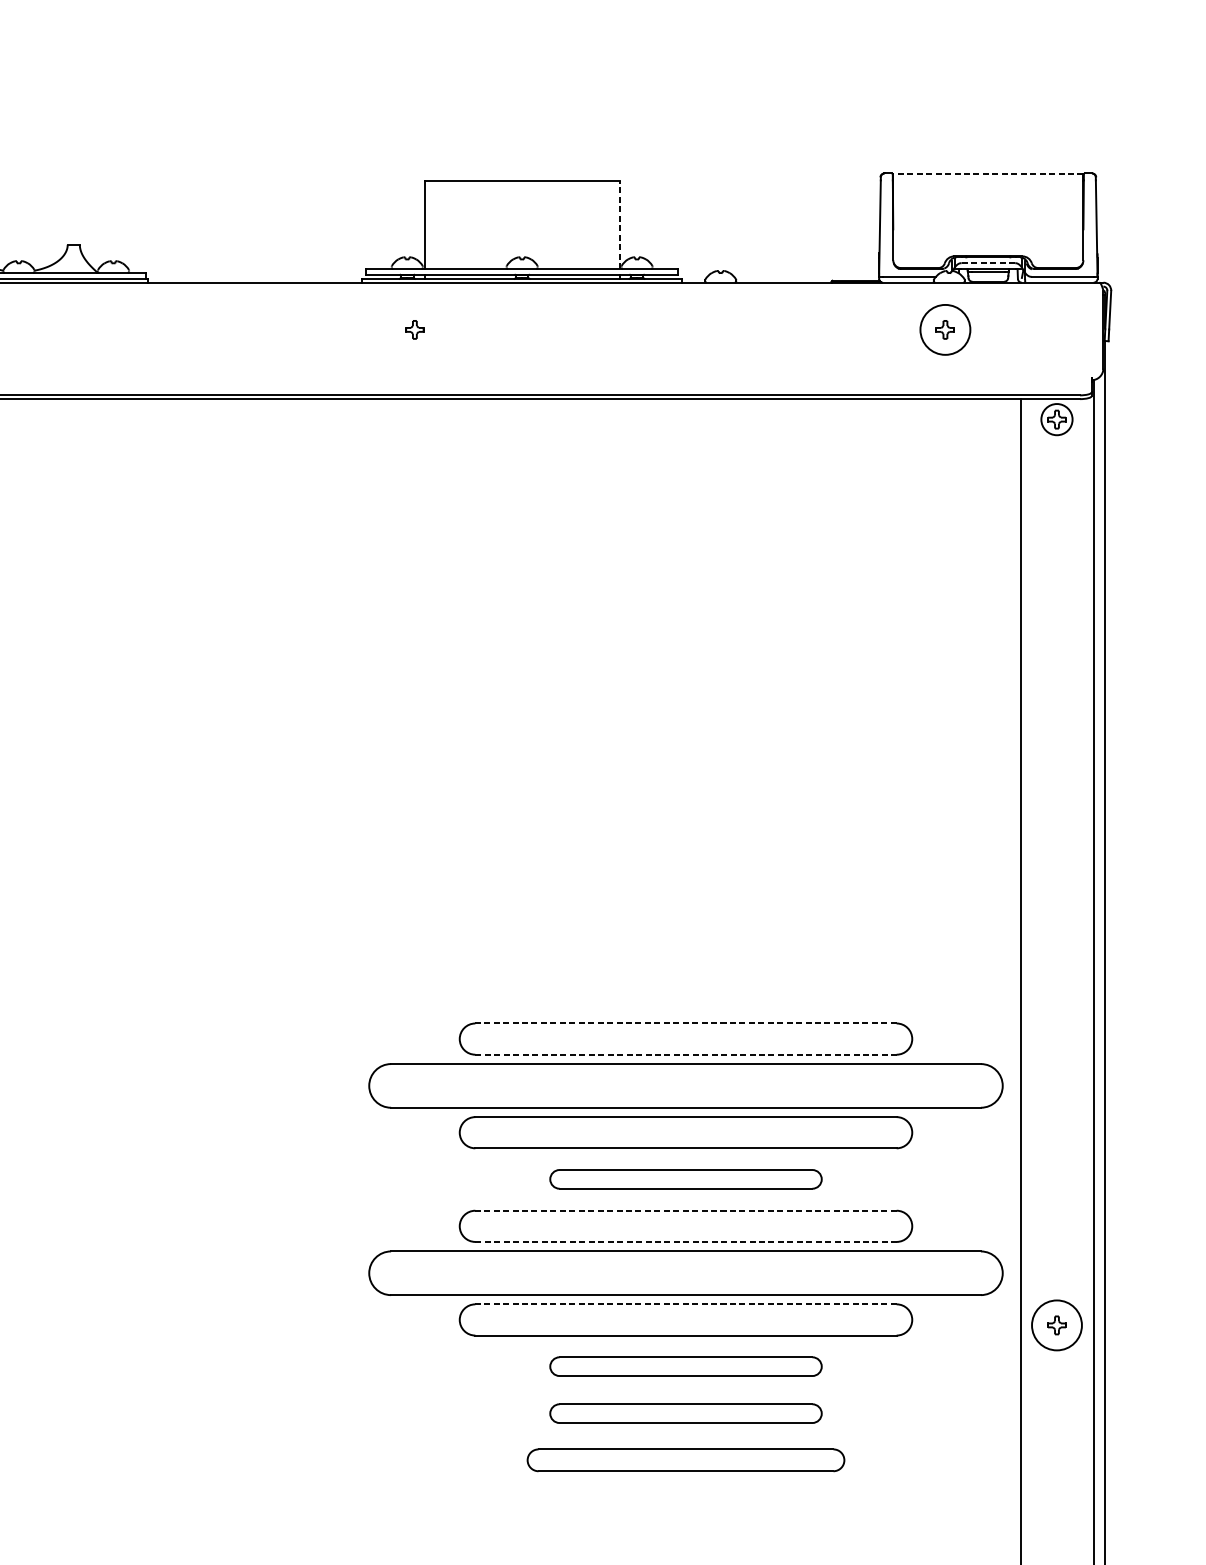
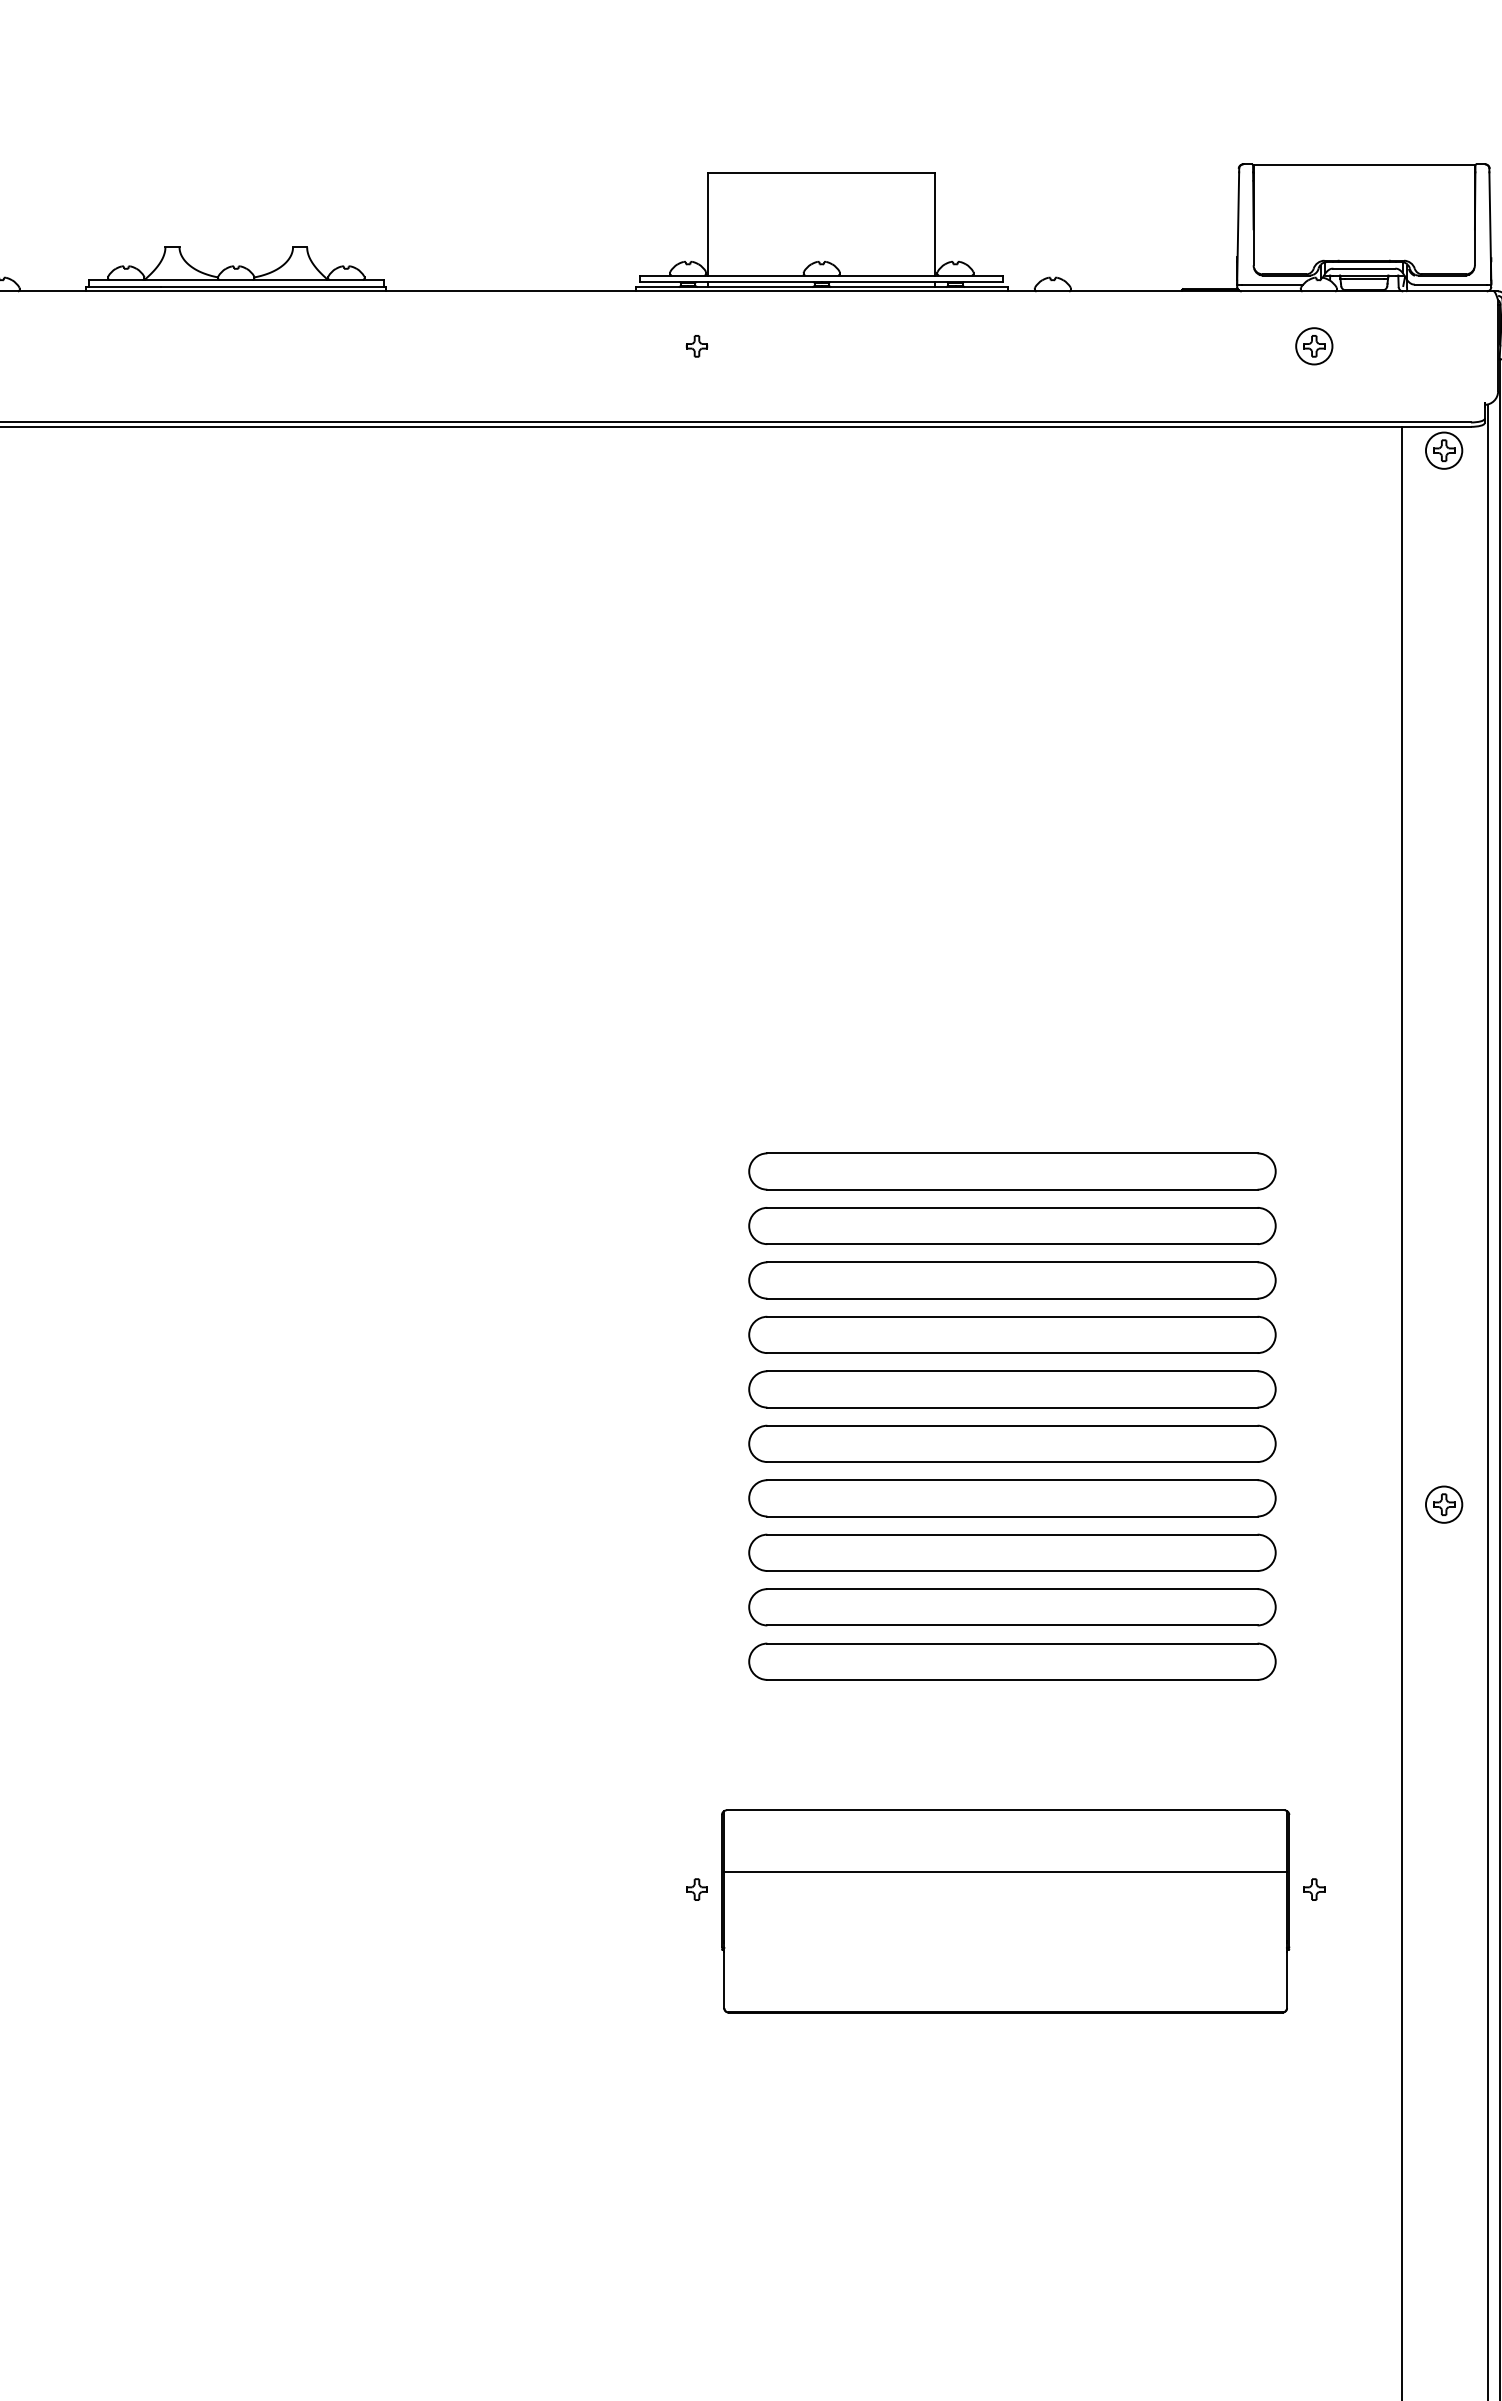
line: (988, 174) -> (1364, 165), dashed -> solid
line: (619, 224) -> (935, 223), dashed -> solid
line: (988, 263) -> (1364, 268), dashed -> solid
circle: (945, 330) -> (1314, 346), size x0.62
line: (685, 1023) -> (1011, 1153), dashed -> solid
line: (686, 1054) -> (1012, 1189), dashed -> solid
part: (686, 1085) -> (1012, 1225), size x0.71
part: (686, 1179) -> (1012, 1334), size x1.67
line: (685, 1210) -> (1011, 1371), dashed -> solid
line: (686, 1241) -> (1012, 1407), dashed -> solid
part: (686, 1272) -> (1012, 1443), size x0.71
line: (685, 1304) -> (1011, 1480), dashed -> solid
circle: (1056, 1325) -> (1443, 1504), size x0.62
part: (686, 1366) -> (1012, 1552), size x1.67
part: (686, 1413) -> (1012, 1607), size x1.67
part: (686, 1460) -> (1012, 1661), size x1.43

